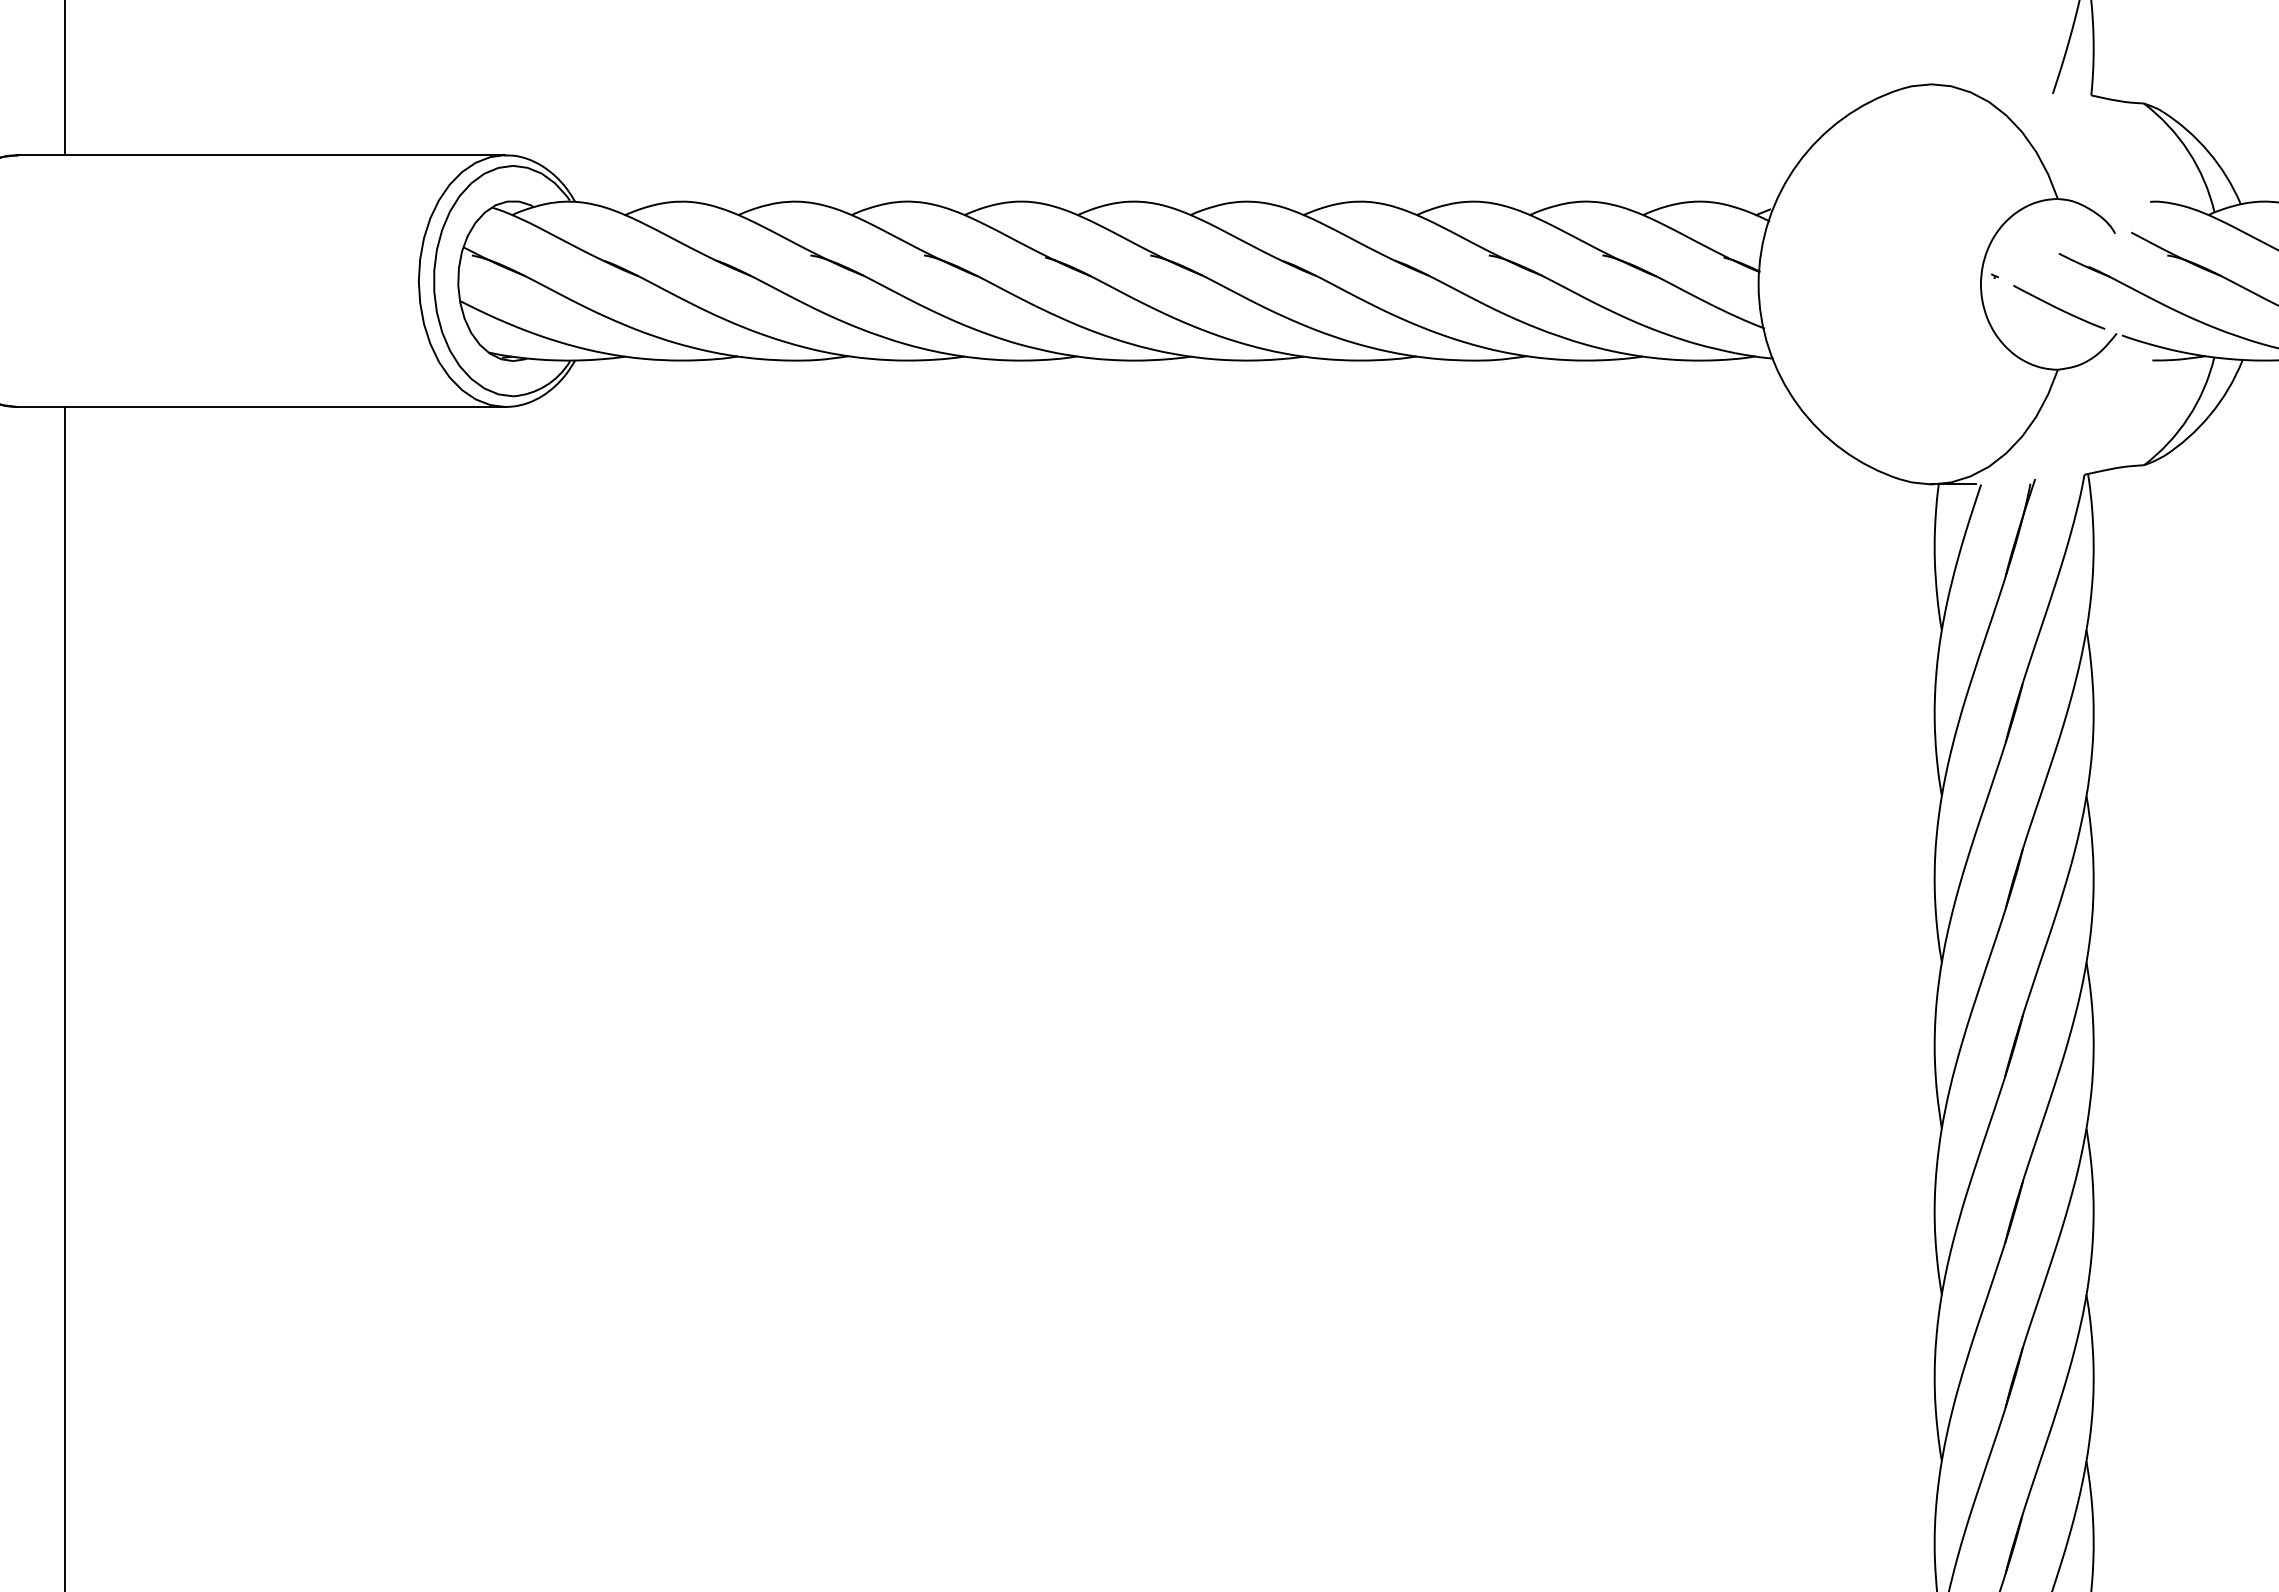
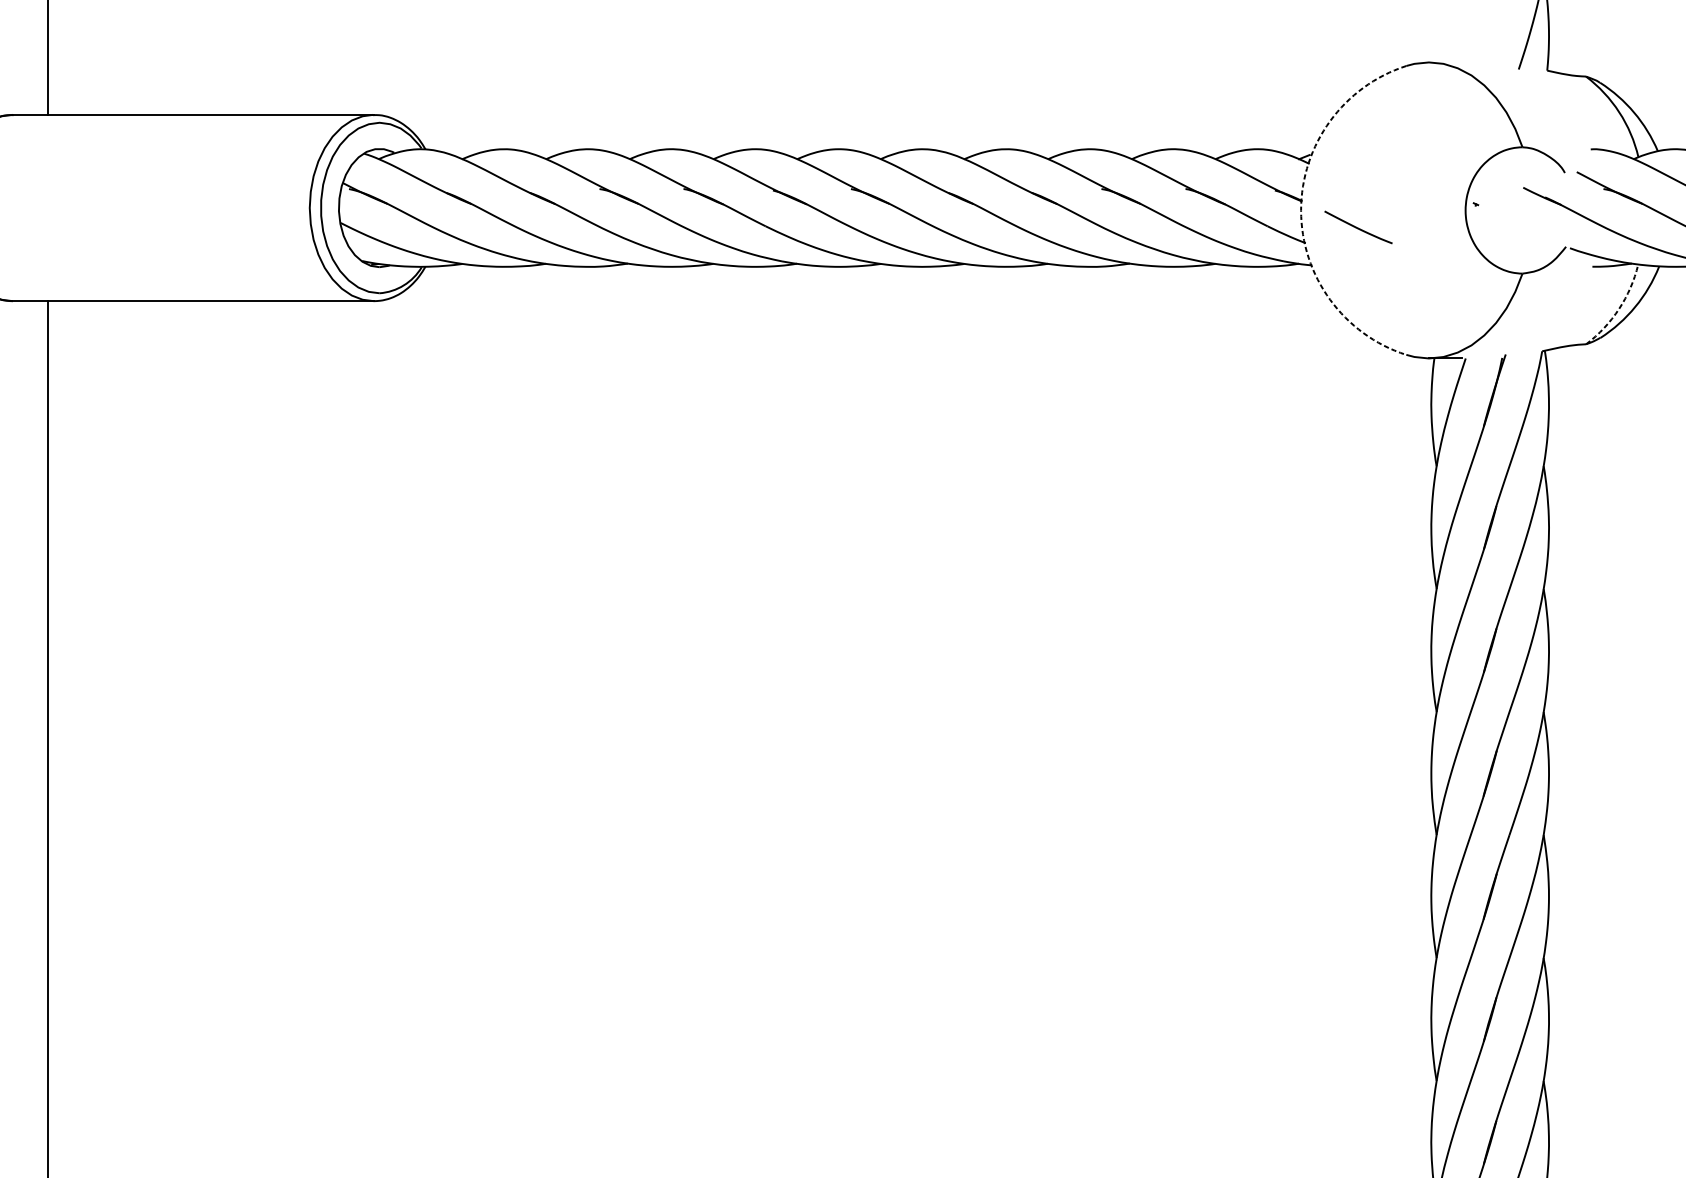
arc: (1758, 284) -> (1300, 210), solid -> dashed
curve: (2058, 307) -> (1357, 227), moved
arc: (2188, 417) -> (1619, 308), solid -> dashed

